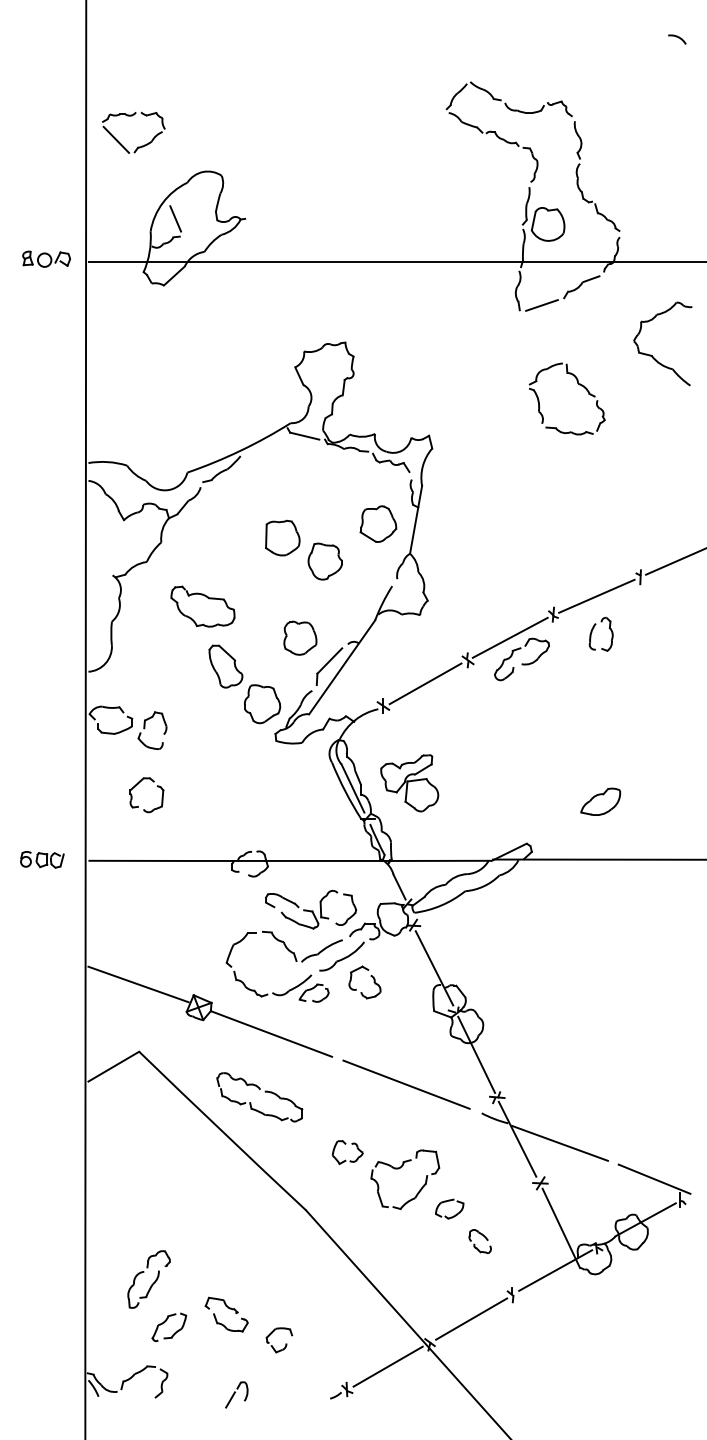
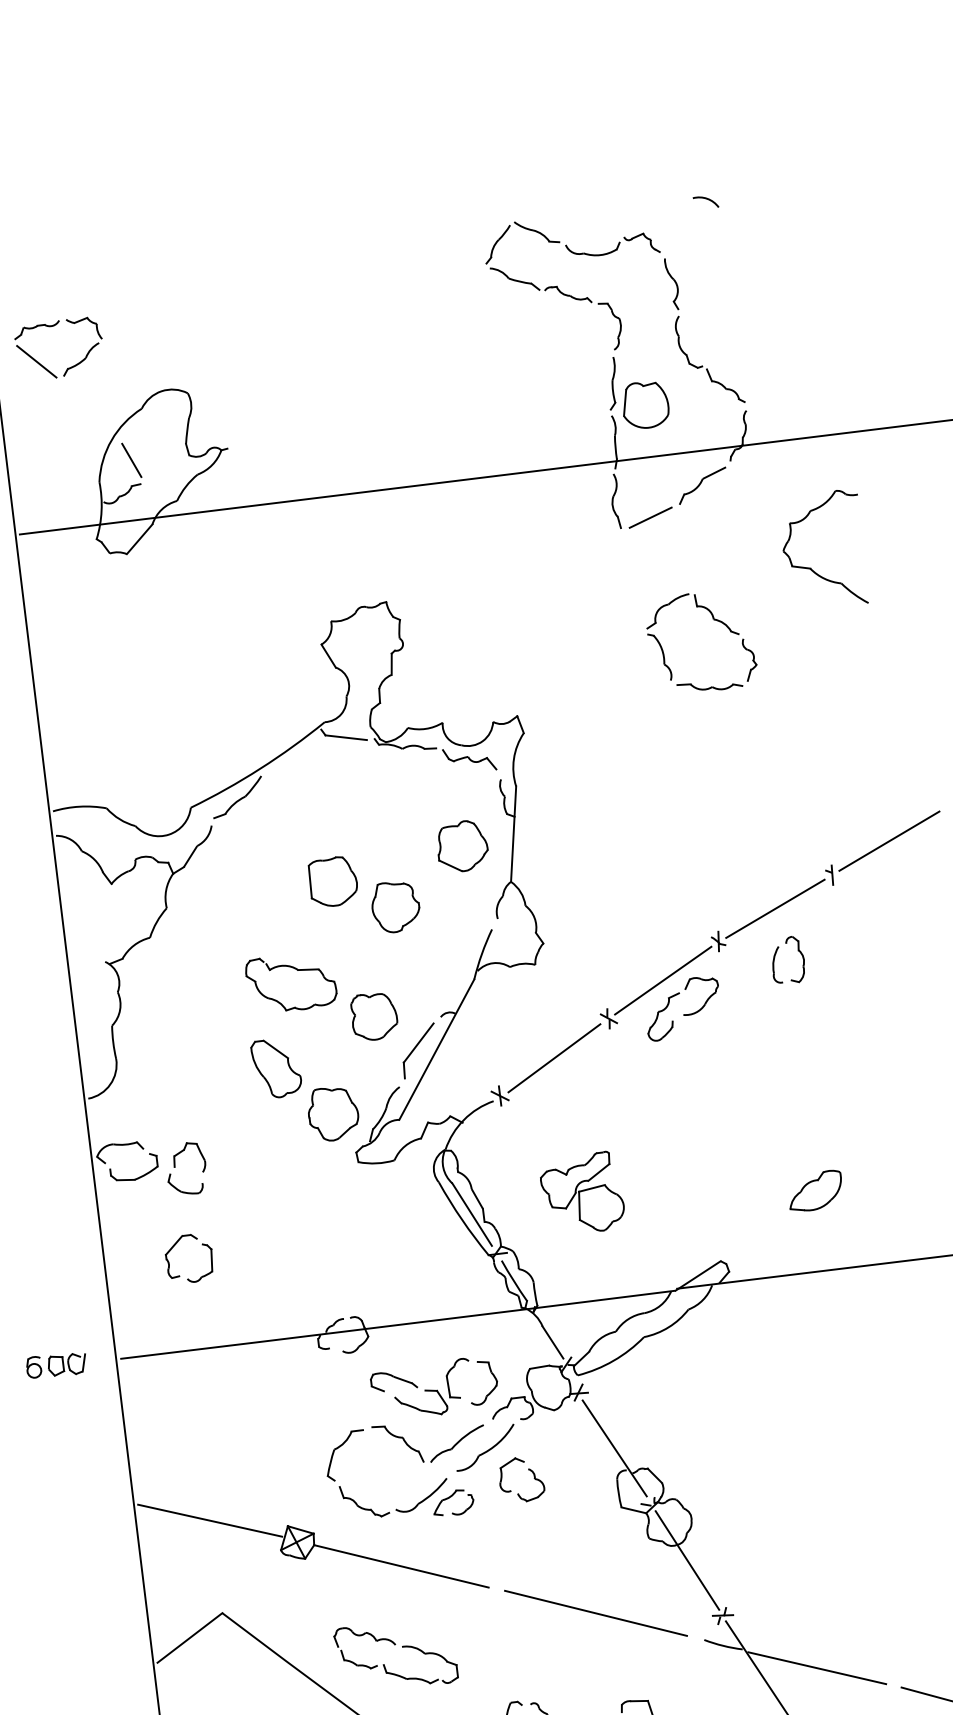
arc: (678, 38) -> (707, 200), moved
part: (202, 606) -> (290, 982), moved
part: (409, 783) -> (582, 1194), moved

